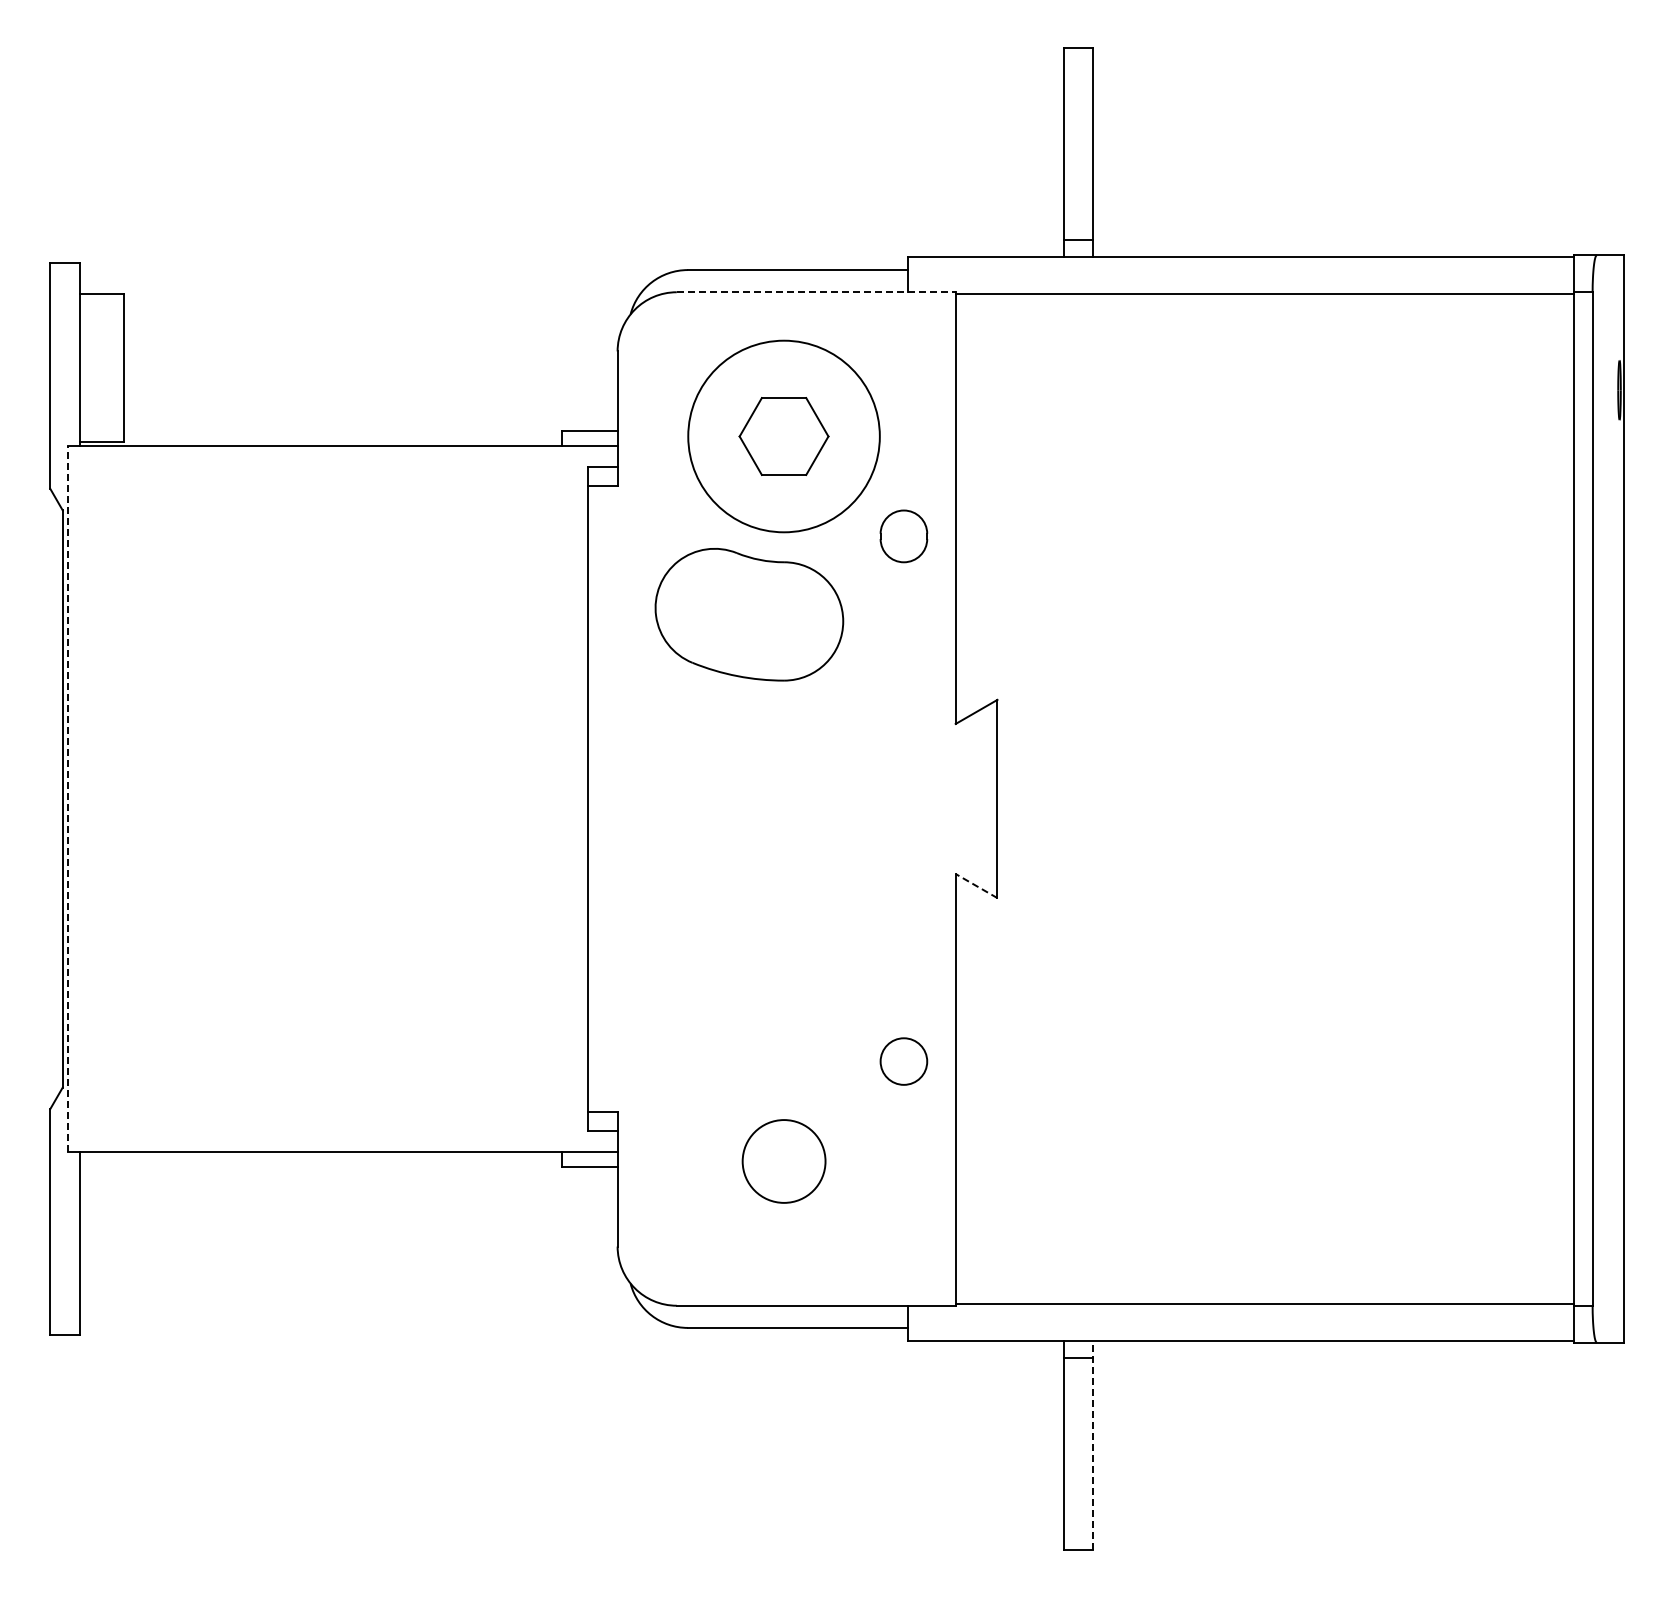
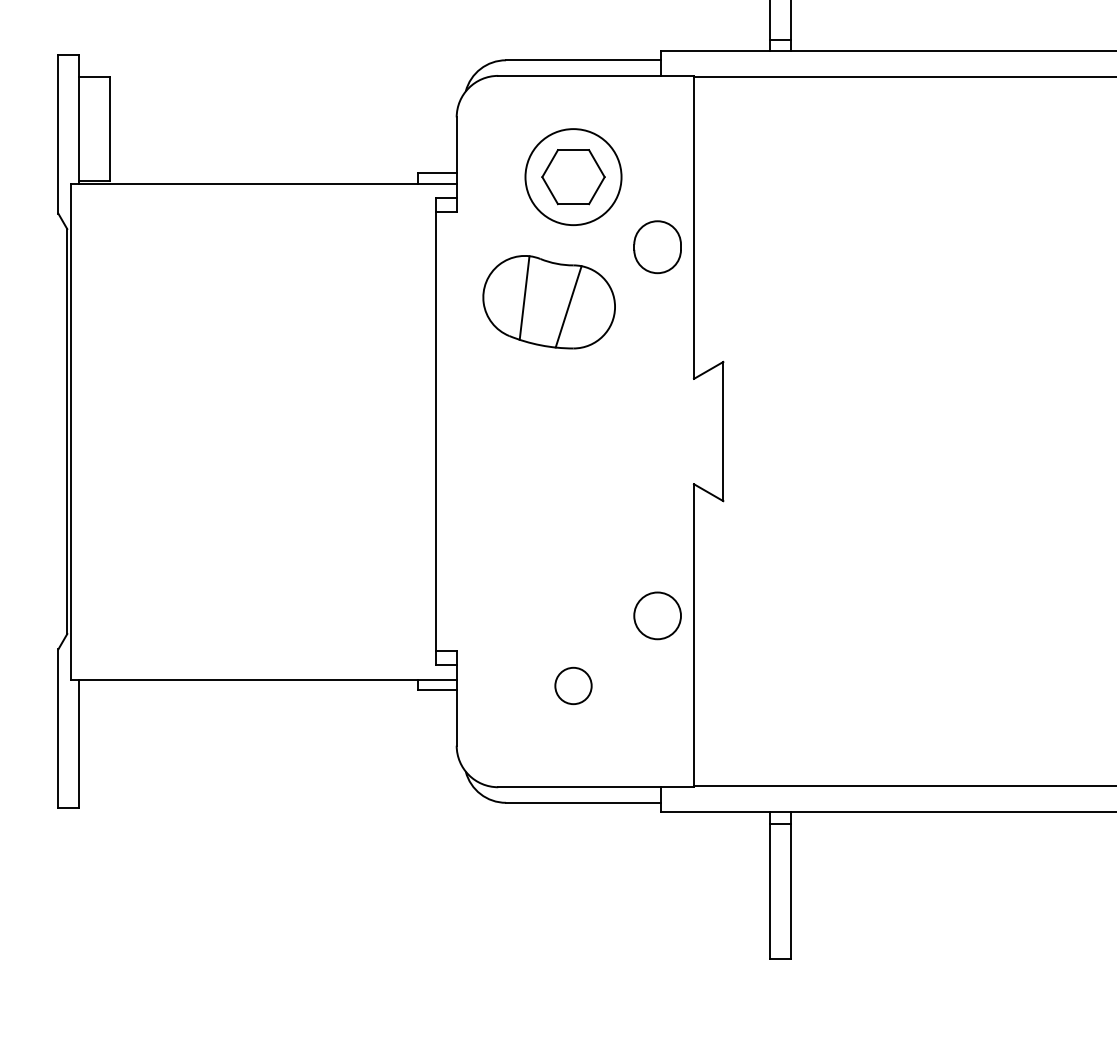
line: (816, 292) -> (596, 76), dashed -> solid
circle: (783, 436) -> (573, 177), size x0.71
part: (903, 536) -> (657, 247), size x1.43
line: (714, 608) -> (524, 297), added
line: (776, 621) -> (568, 306), added
line: (67, 798) -> (70, 431), dashed -> solid
line: (976, 885) -> (708, 492), dashed -> solid
circle: (903, 1061) -> (657, 615), size x1.43
circle: (783, 1161) -> (573, 686), size x0.62
line: (1093, 1444) -> (790, 884), dashed -> solid

